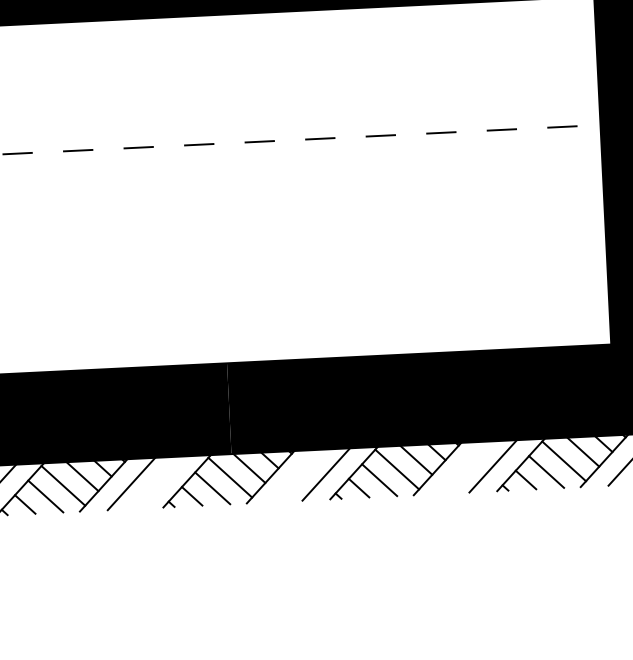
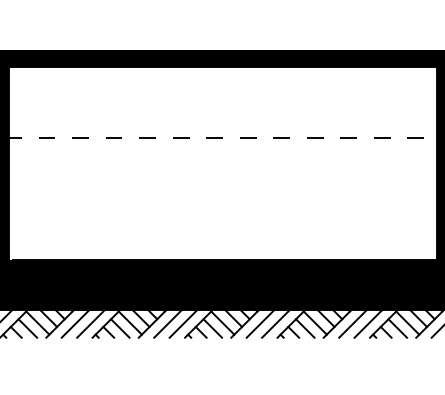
line: (464, 467) -> (352, 323), added
line: (298, 475) -> (260, 323), added
line: (159, 481) -> (183, 323), added

